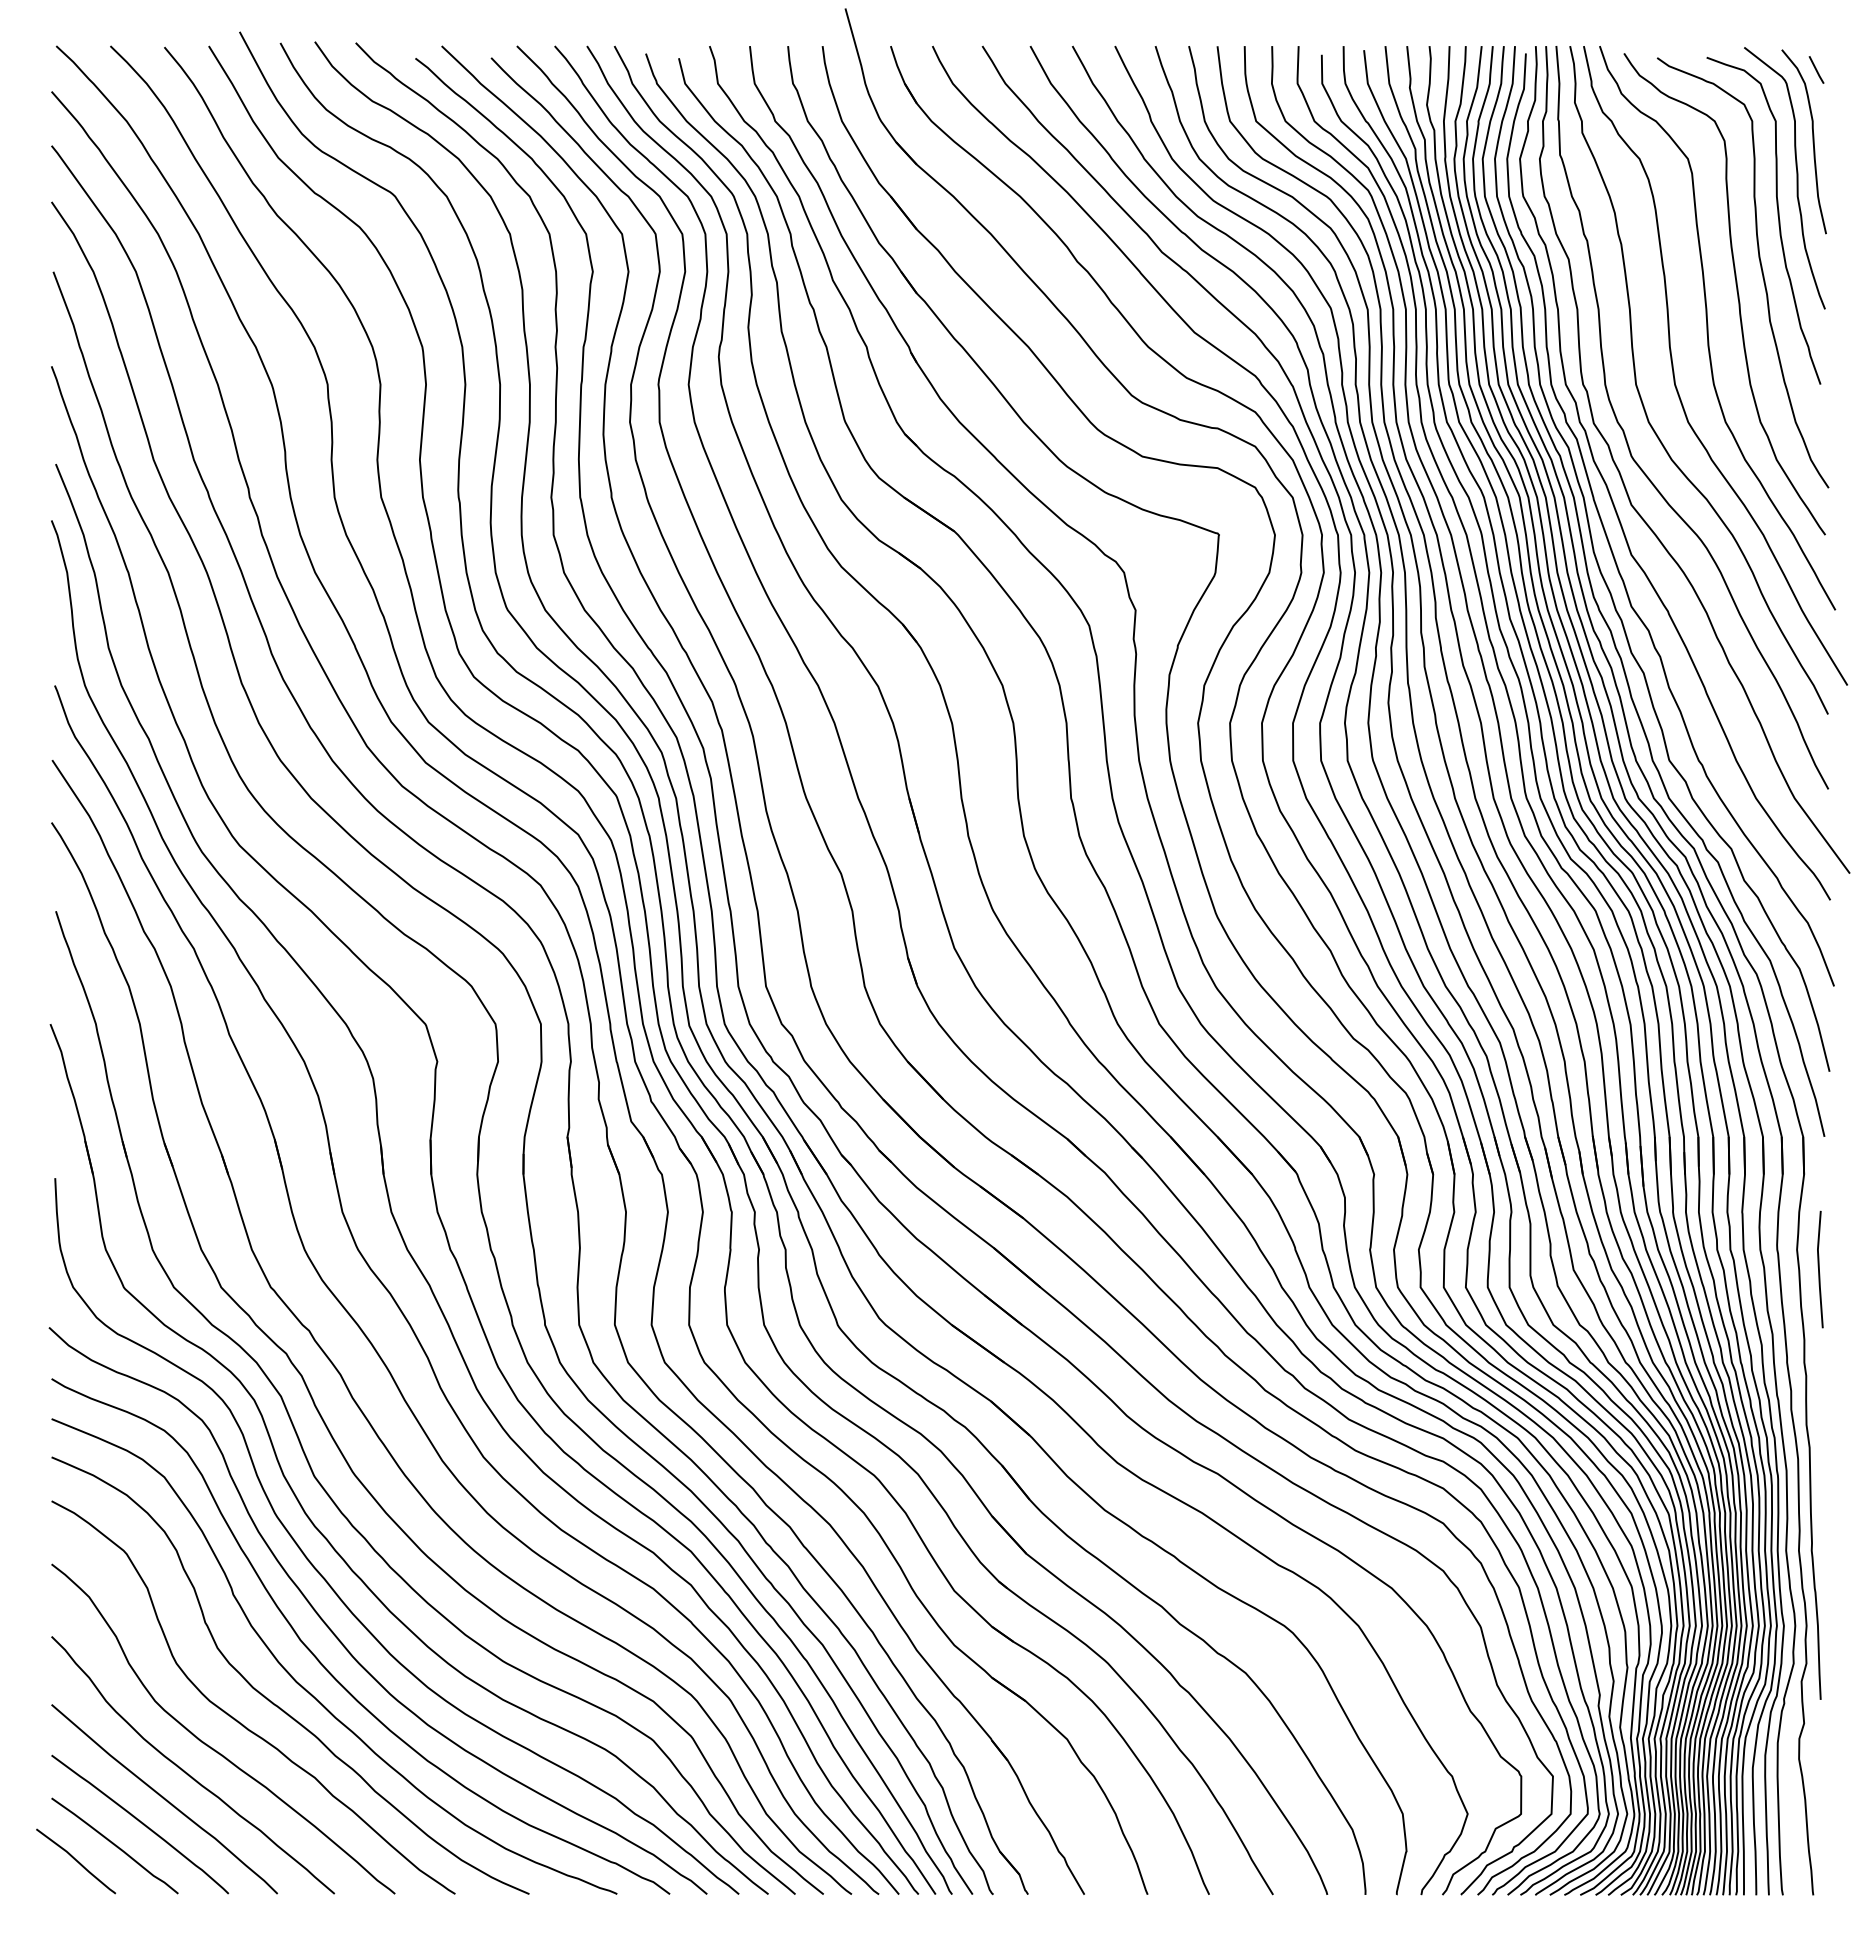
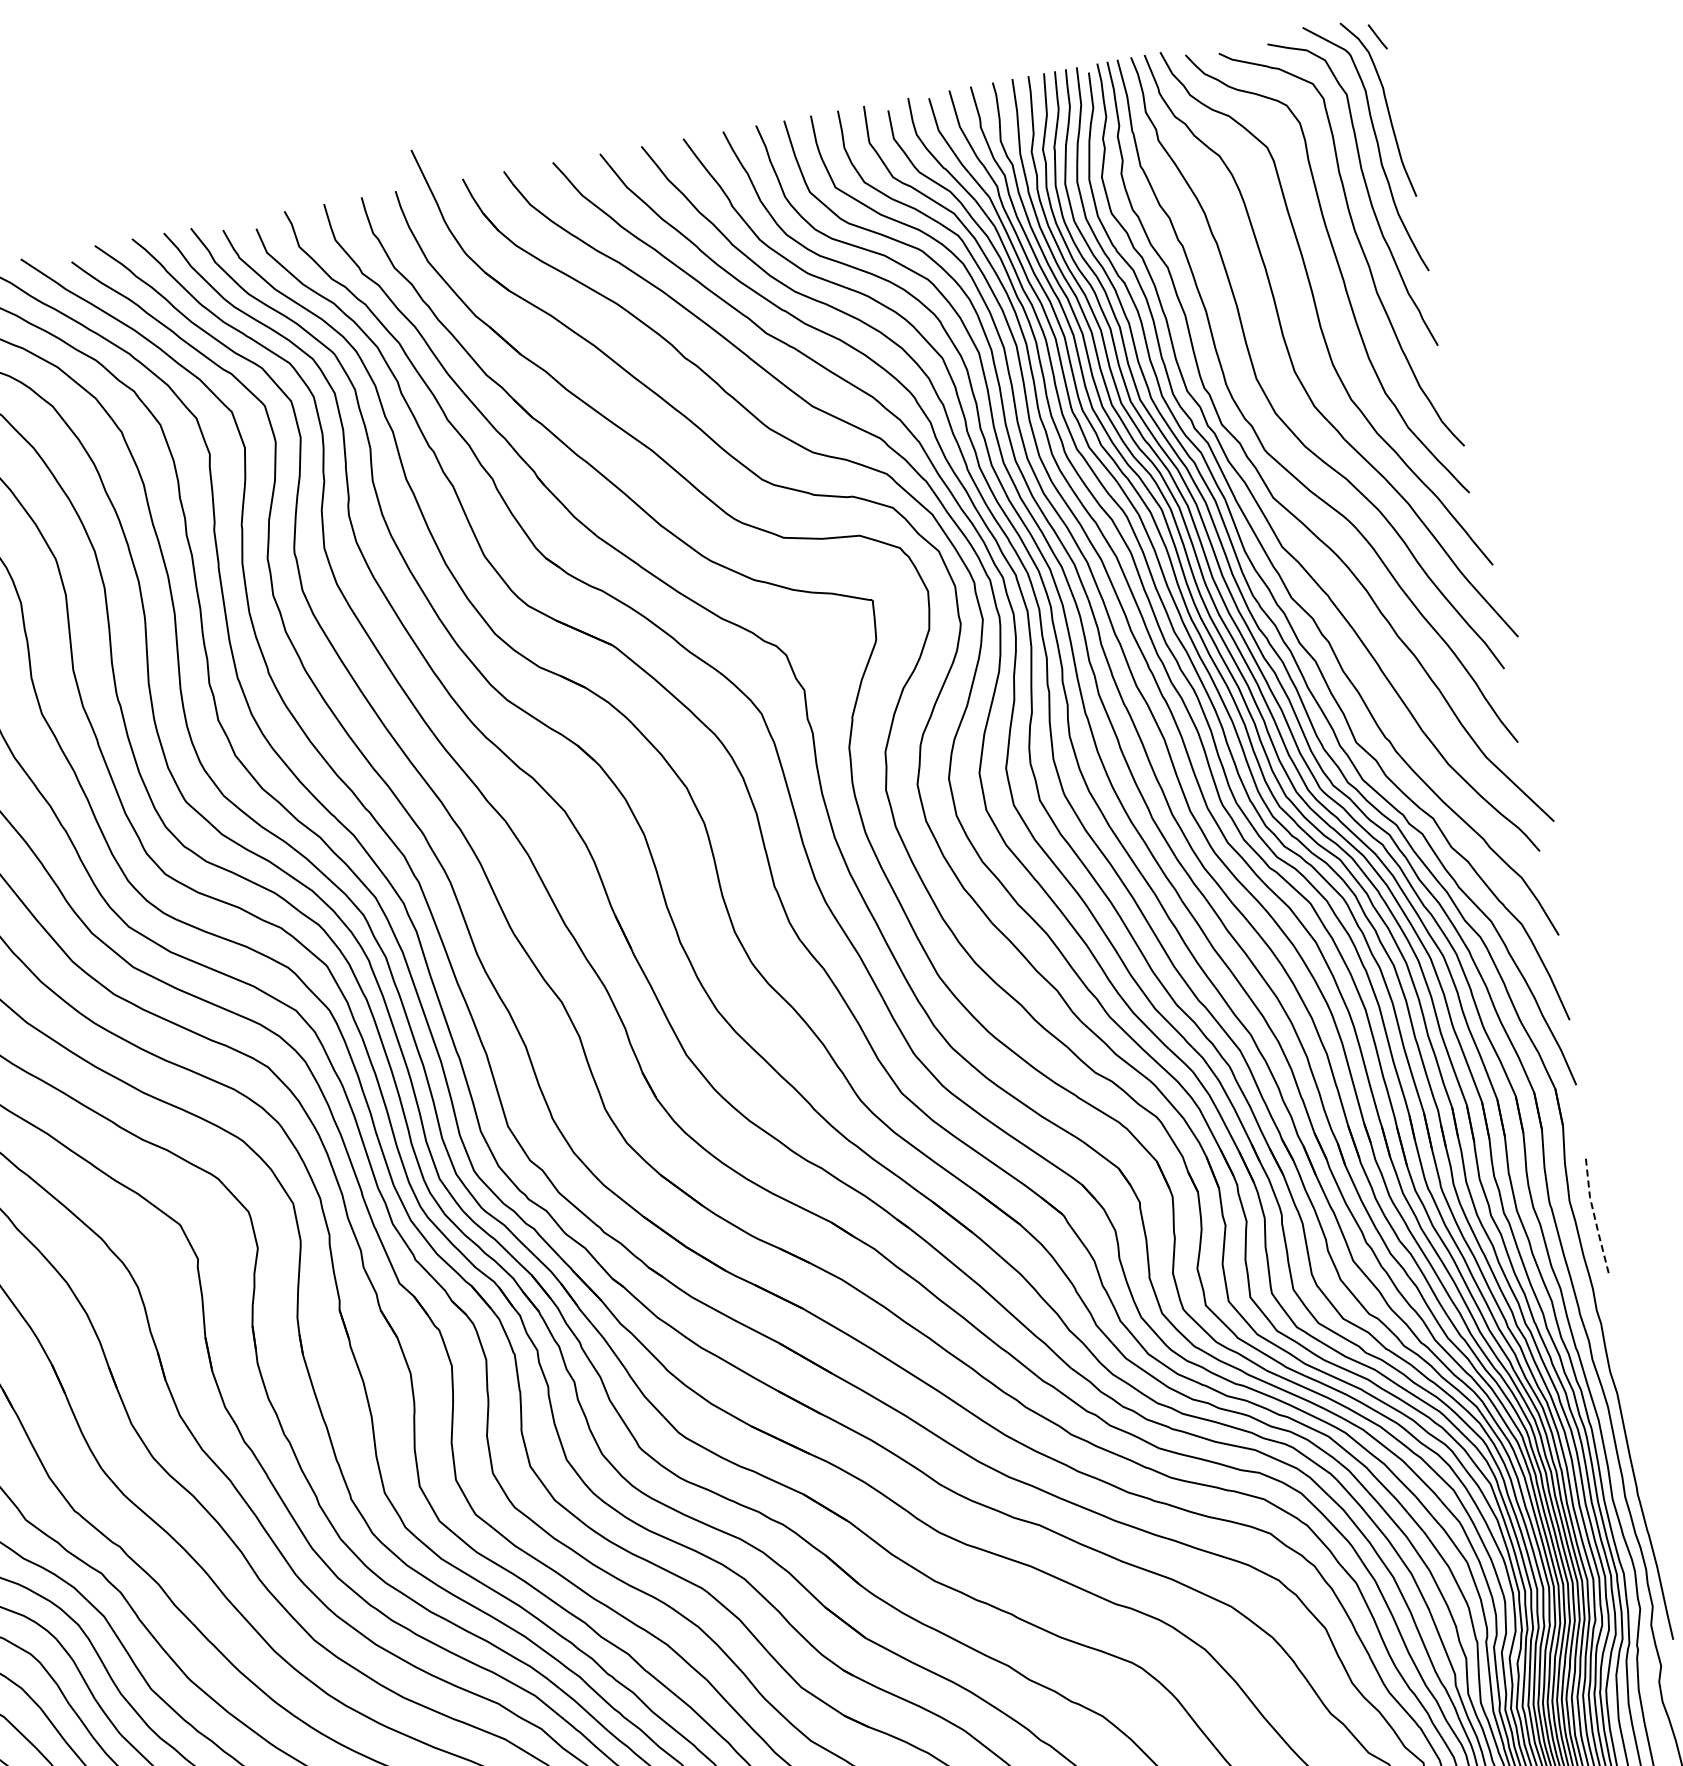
line: (1818, 1269) -> (1594, 1216), solid -> dashed

